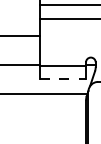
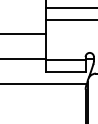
line: (62, 79) -> (65, 71), dashed -> solid

